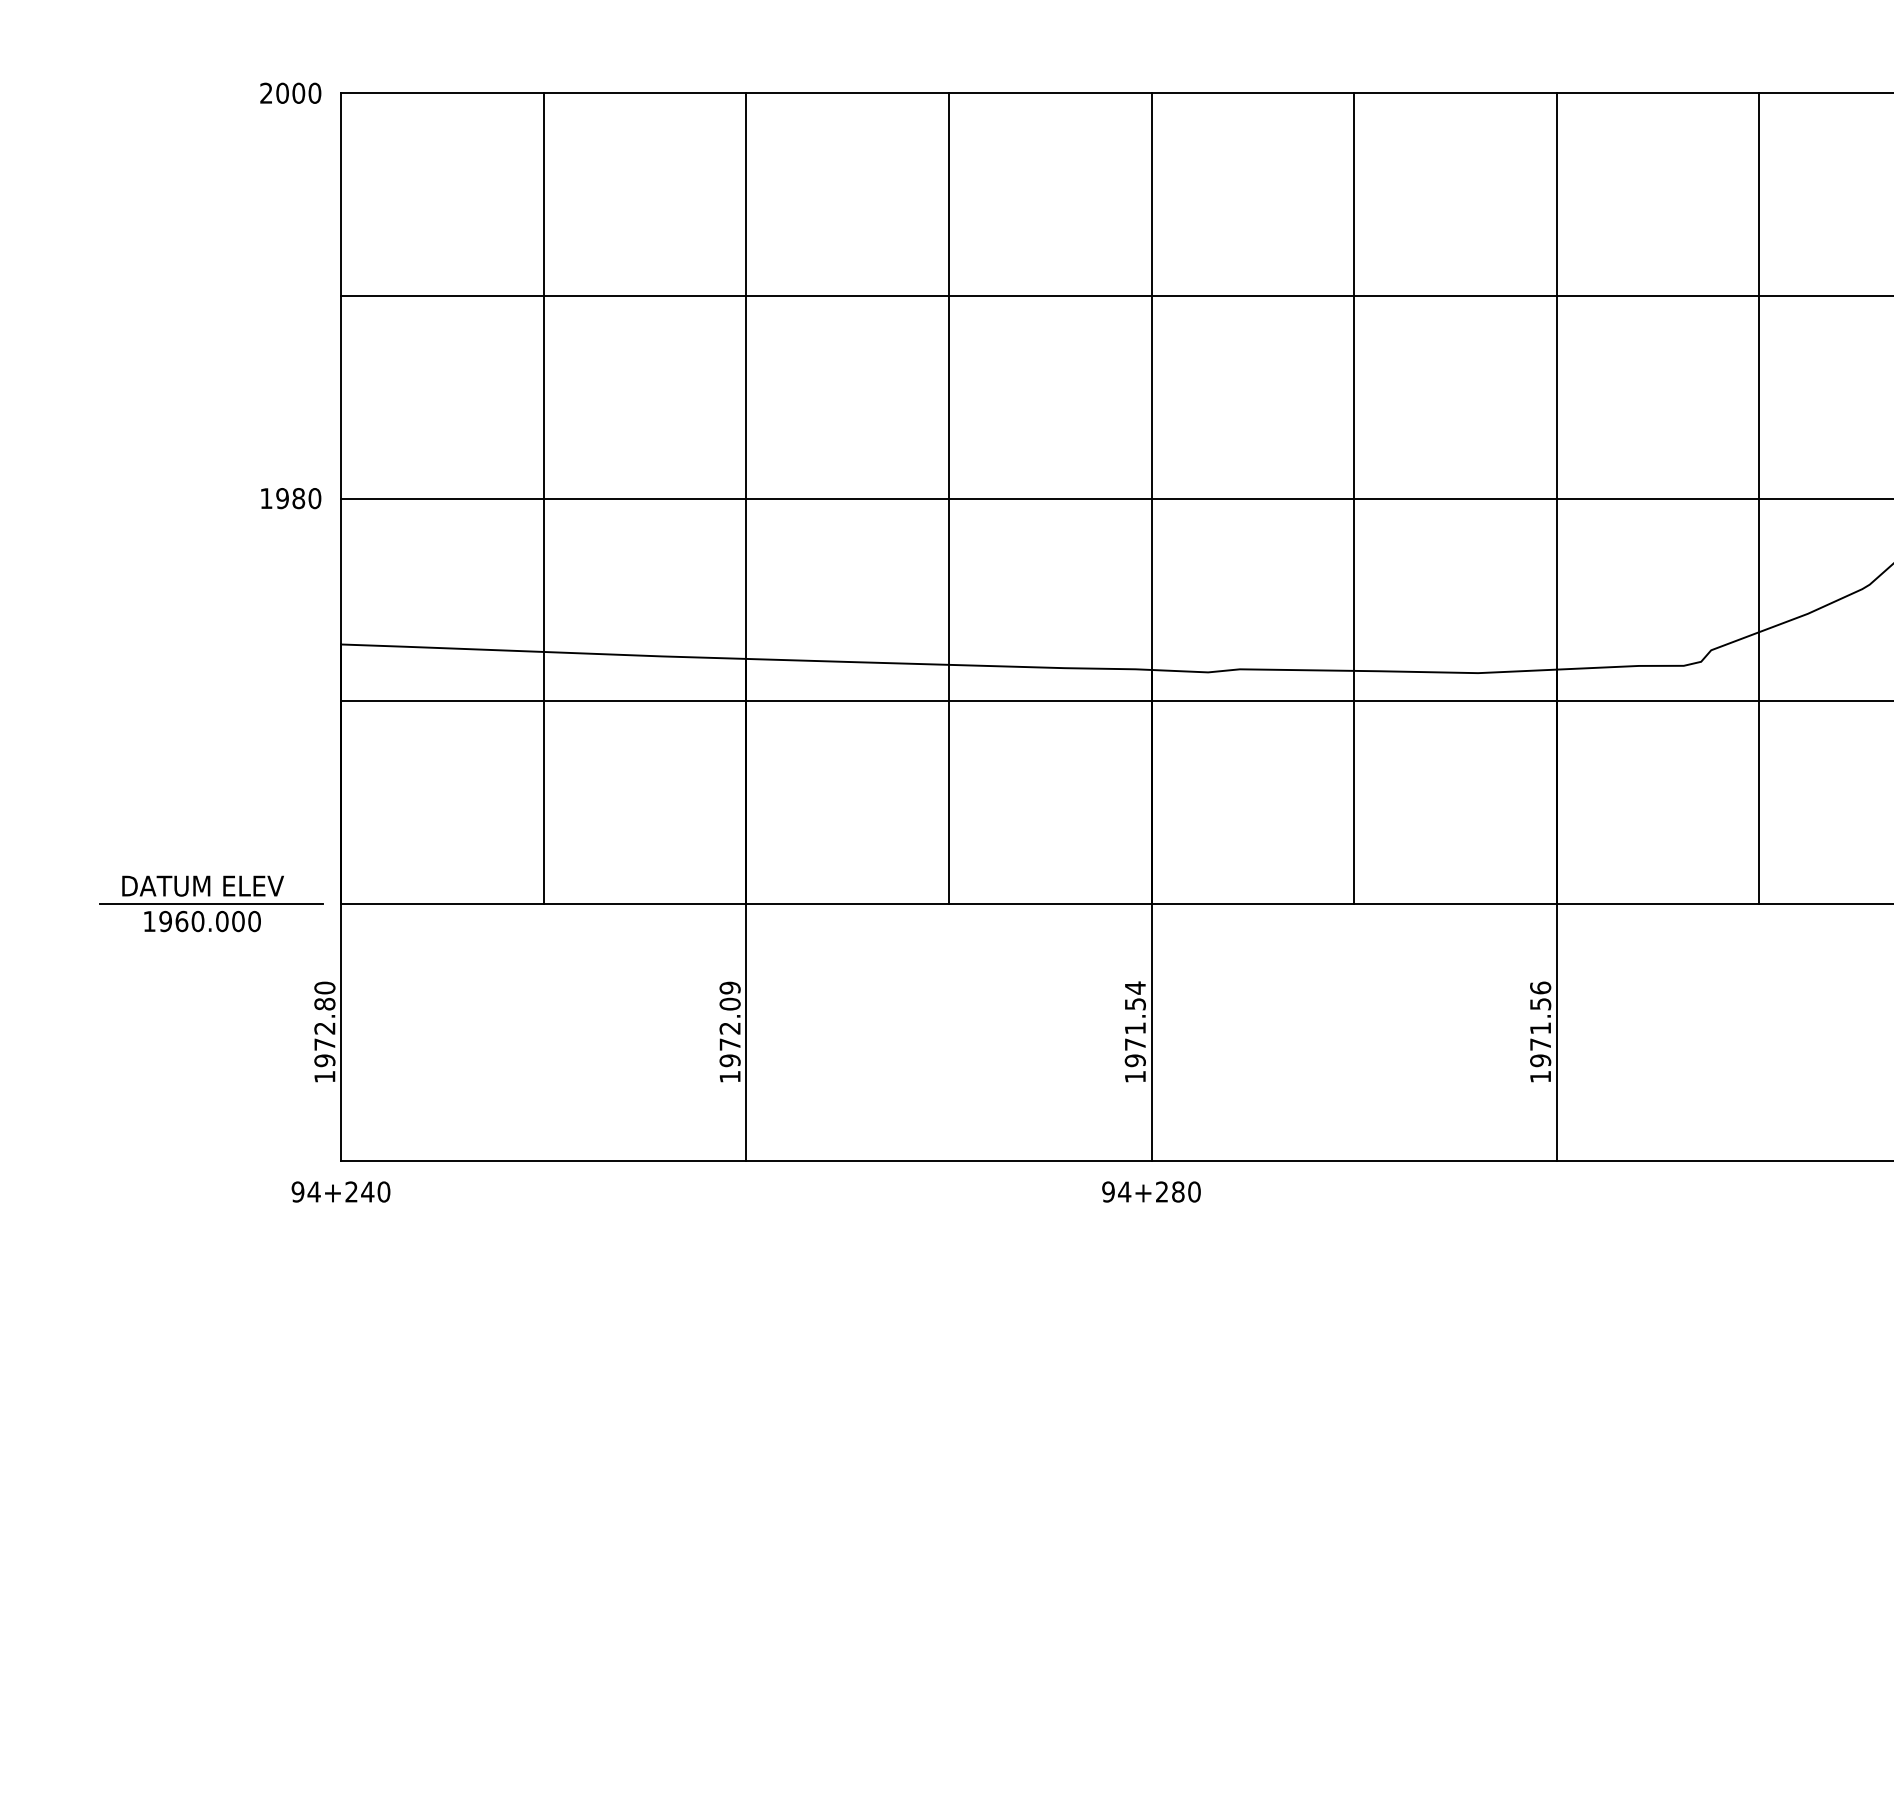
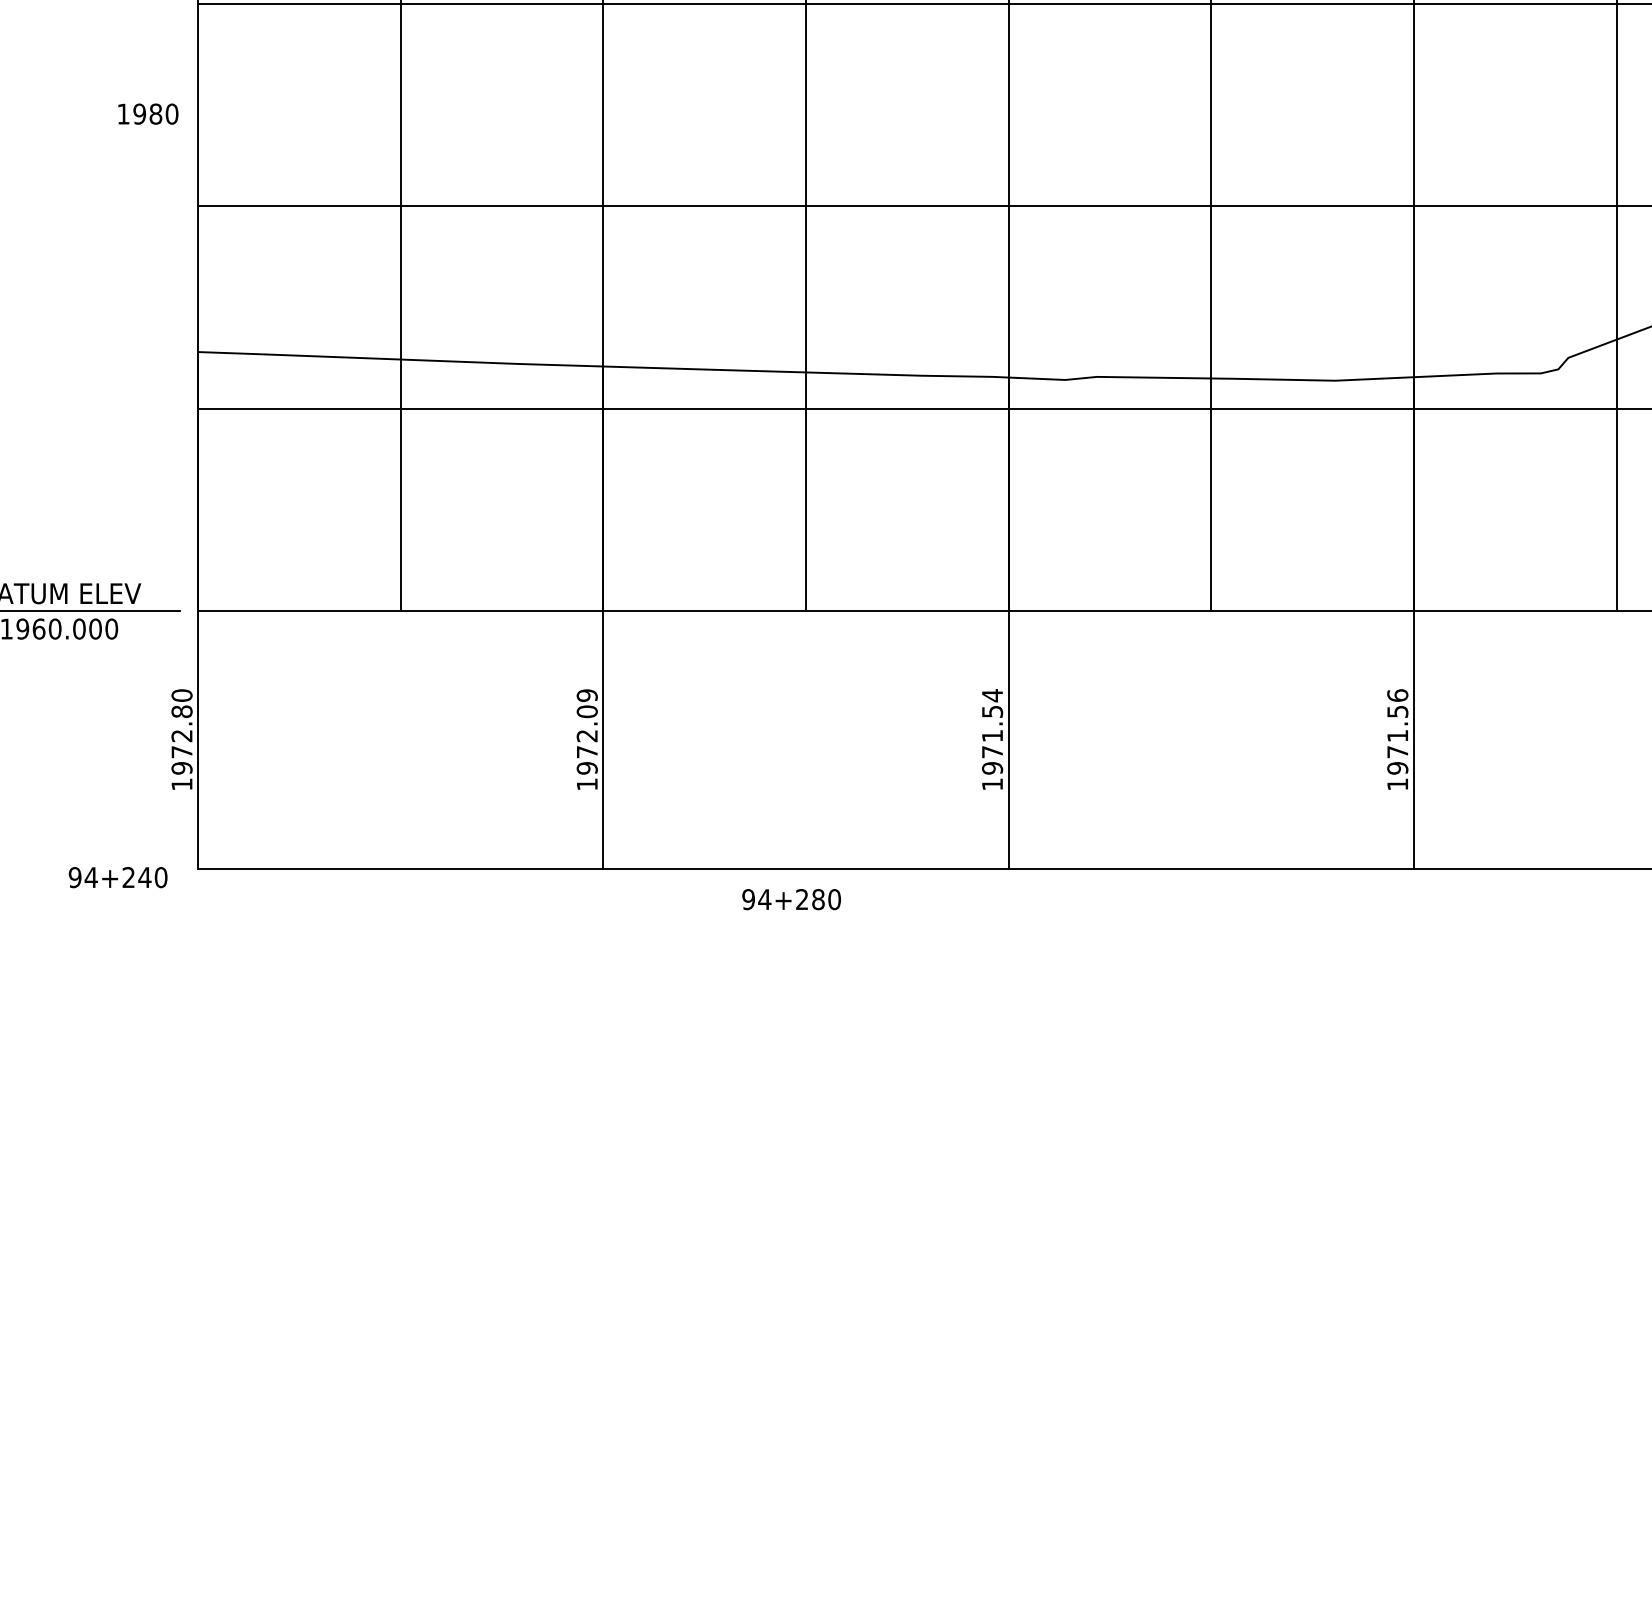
text: (291, 498) -> (148, 114), moved
text: (340, 1191) -> (117, 877), moved
text: (1151, 1191) -> (791, 899), moved

